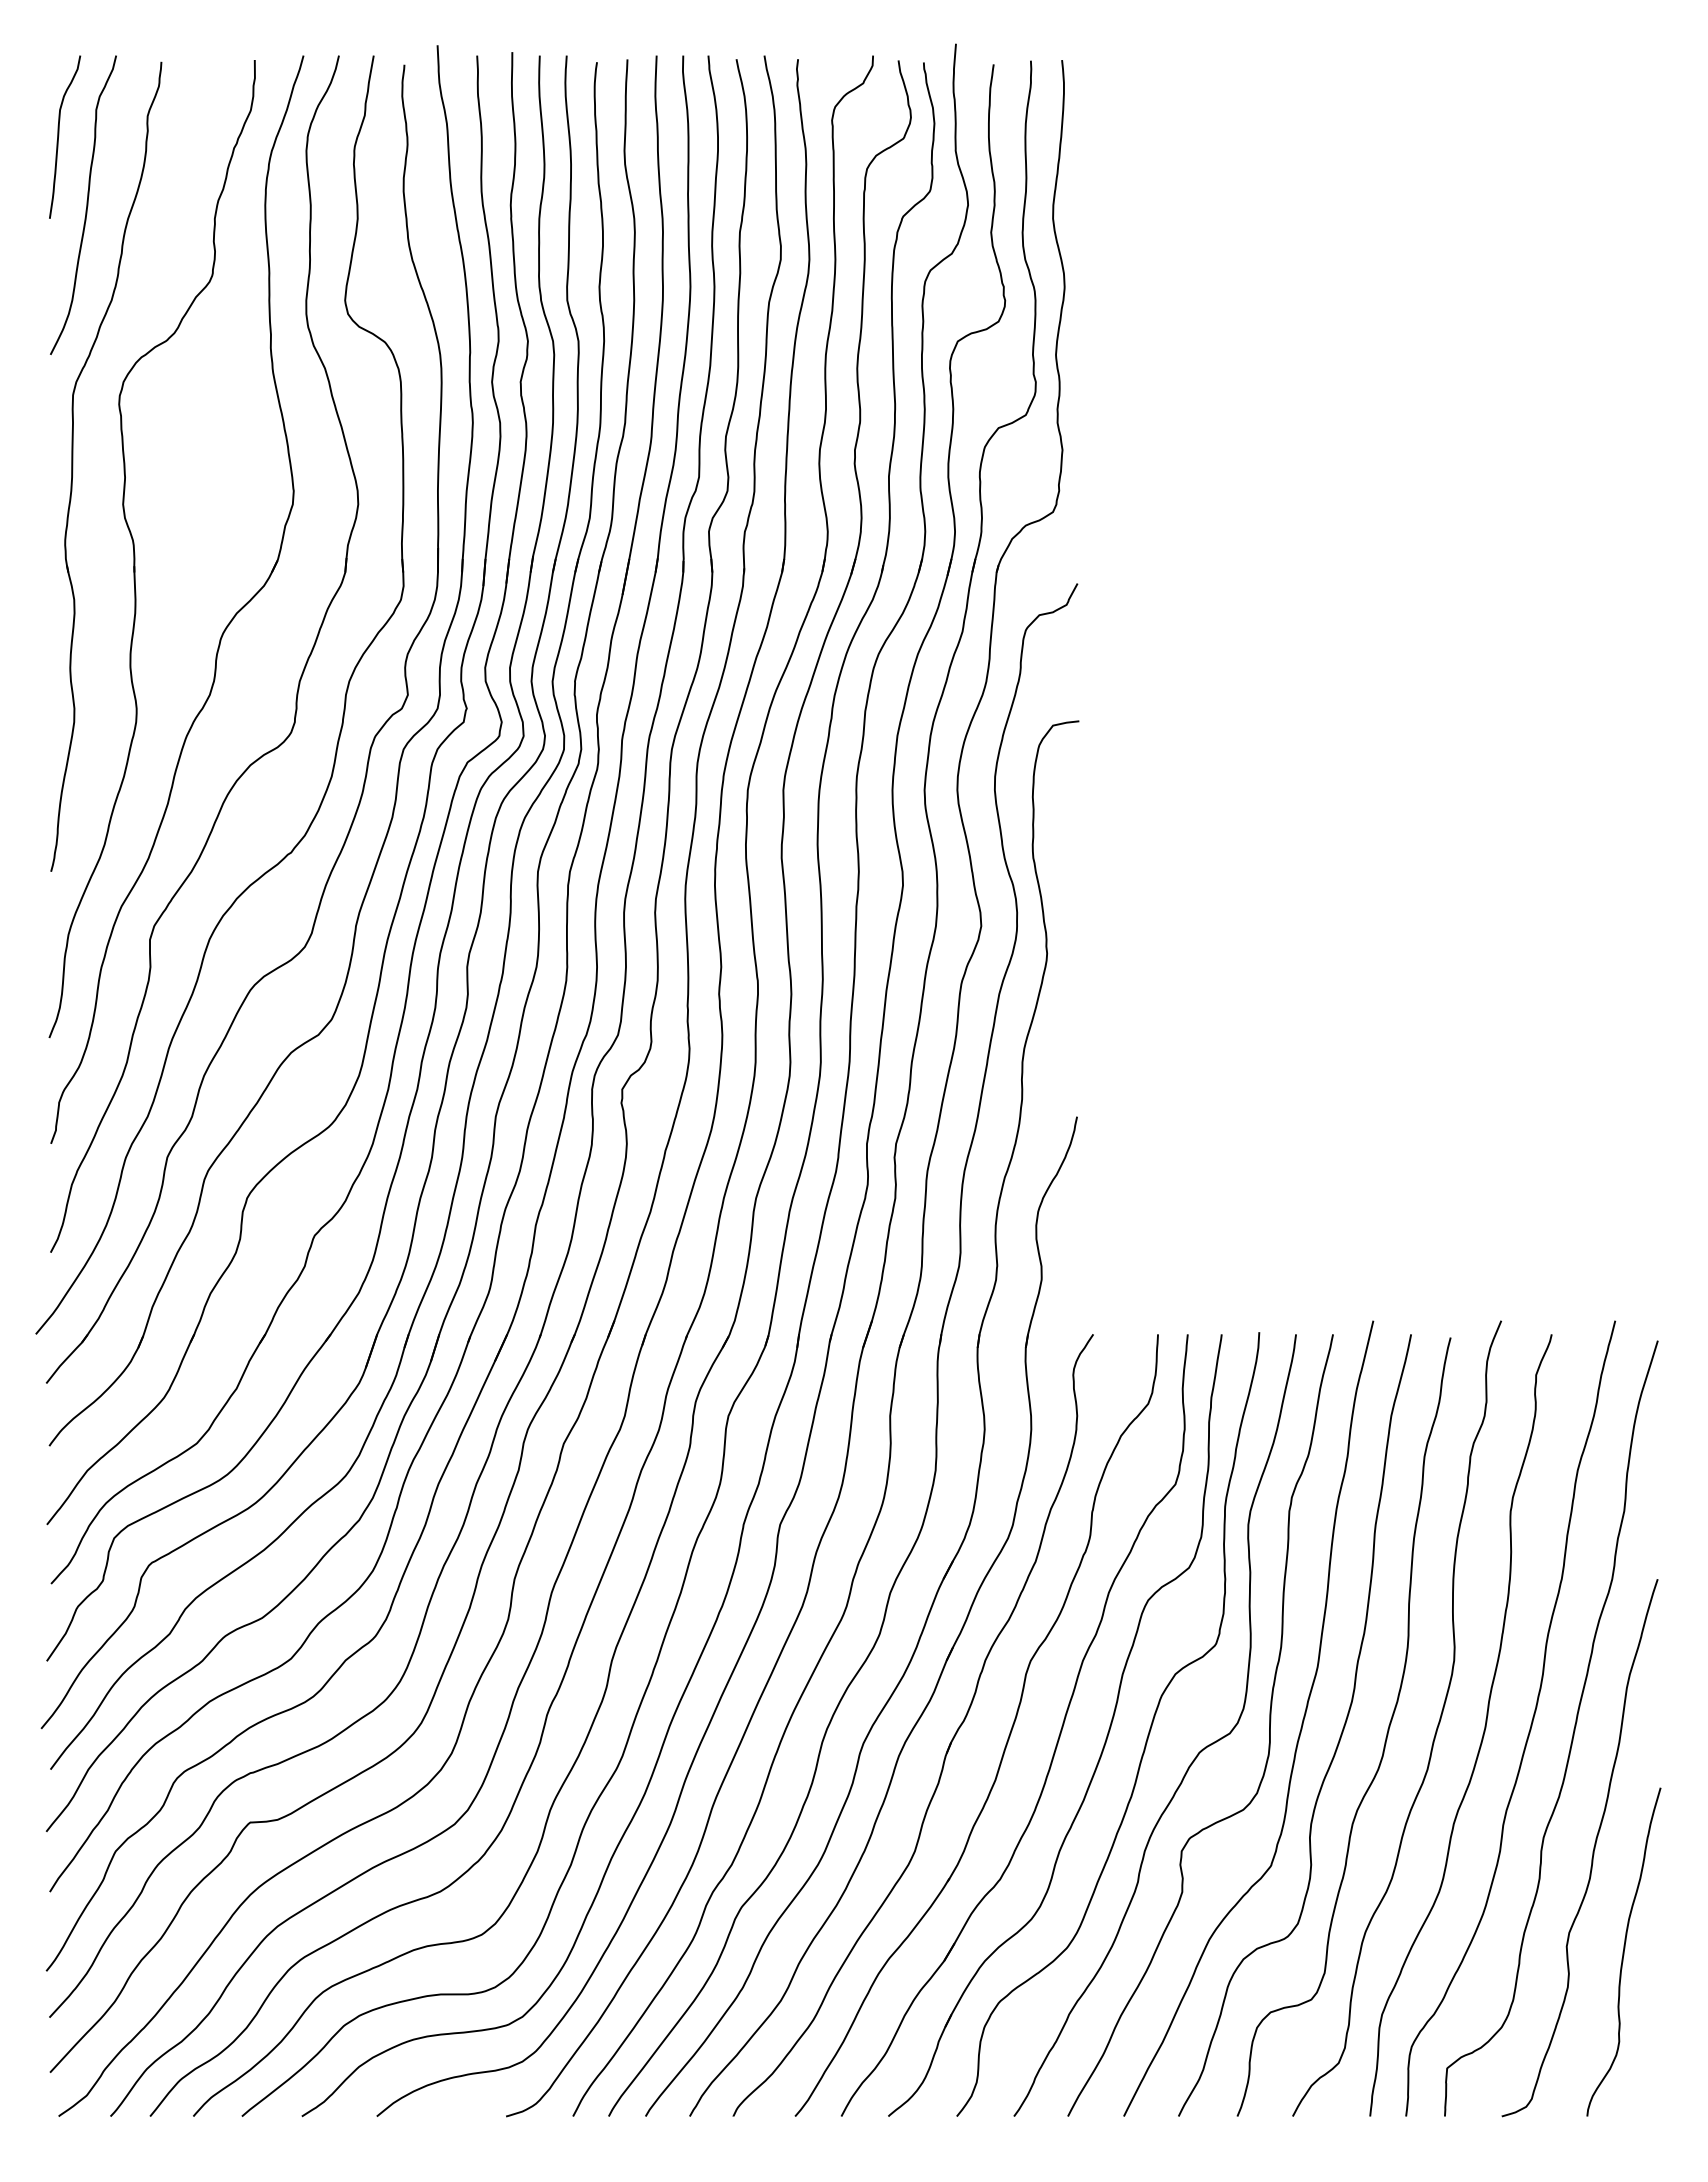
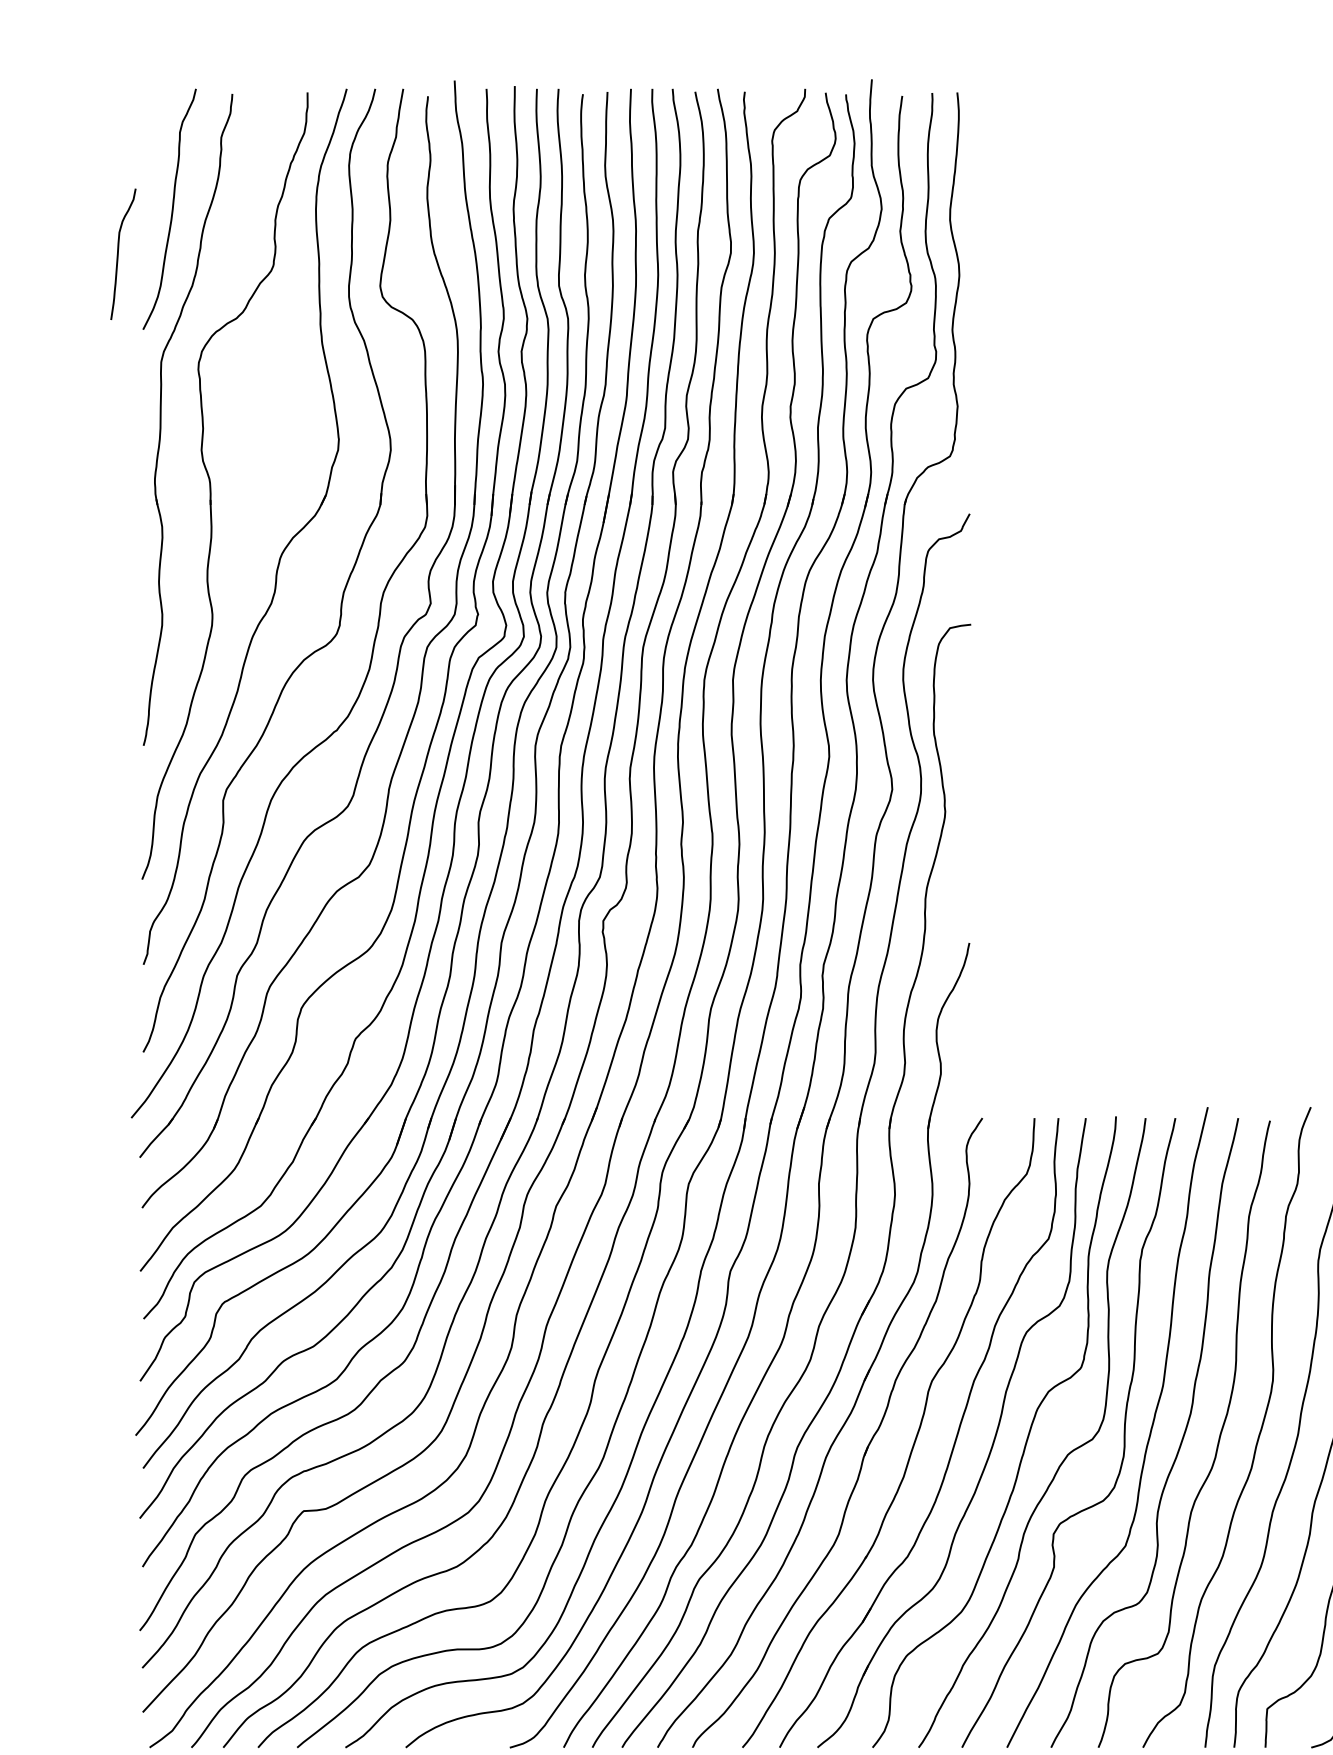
curve: (59, 136) -> (118, 253), moved

